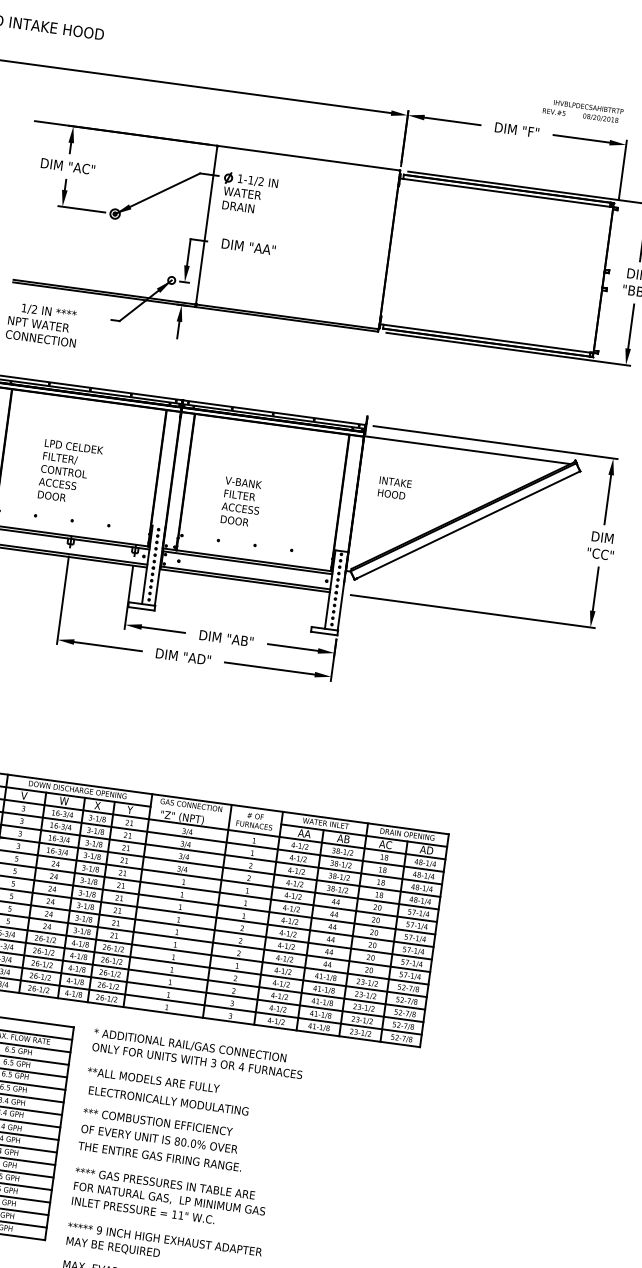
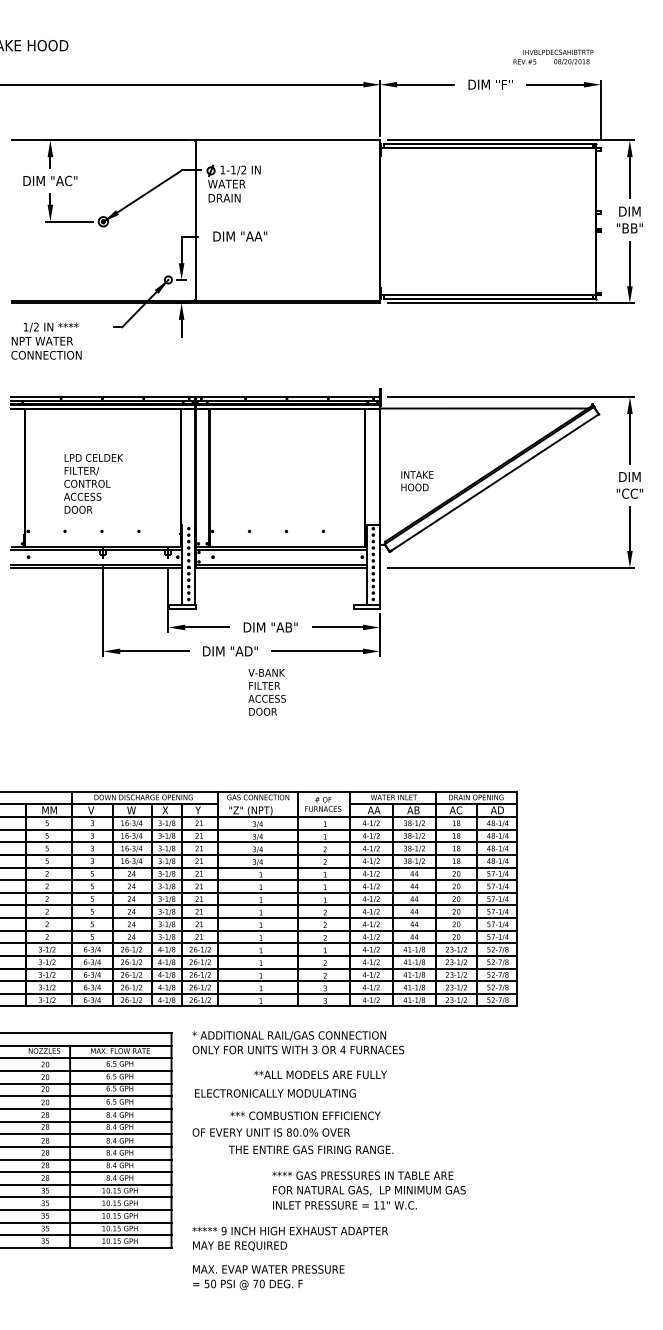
text: (394, 488) -> (417, 481), moved
text: (240, 502) -> (266, 692), moved
text: (153, 1079) -> (320, 1074), moved
text: (157, 1121) -> (305, 1115), moved
text: (159, 1156) -> (310, 1149), moved
text: (168, 1198) -> (368, 1190), moved

